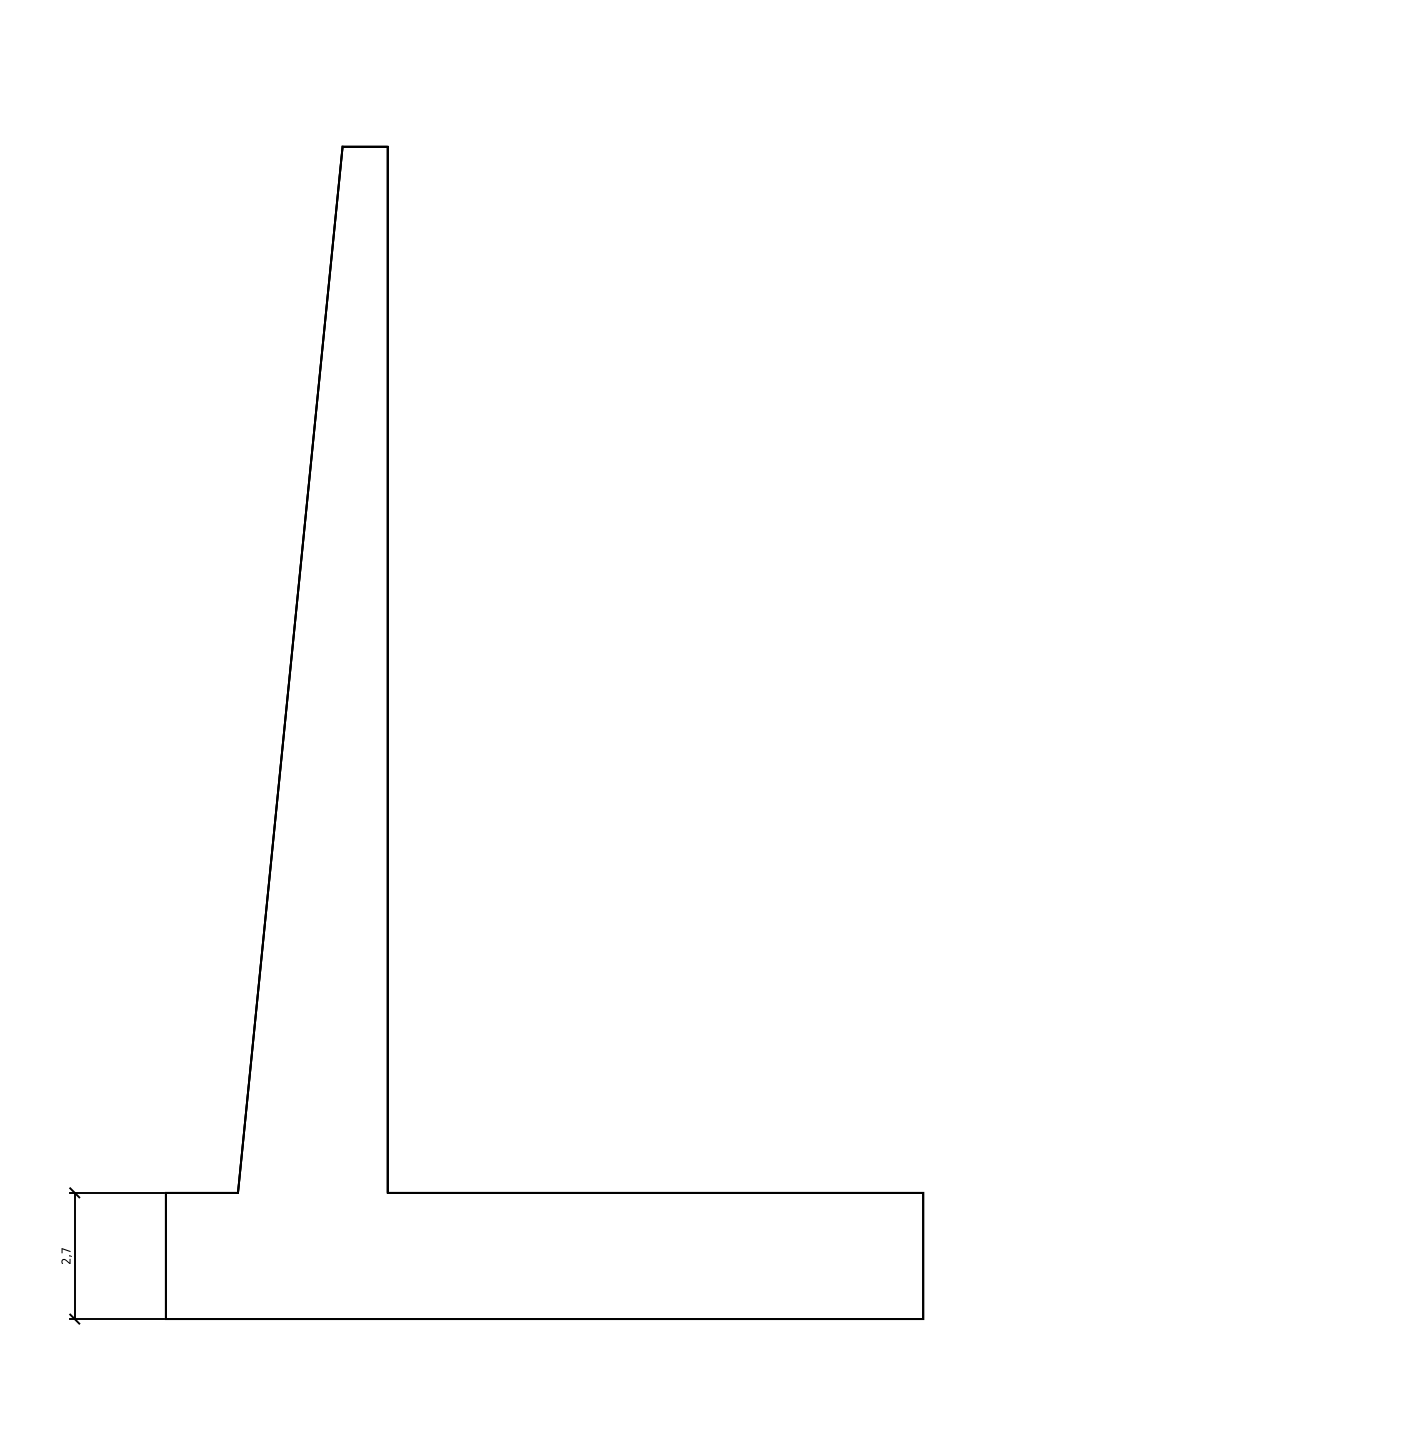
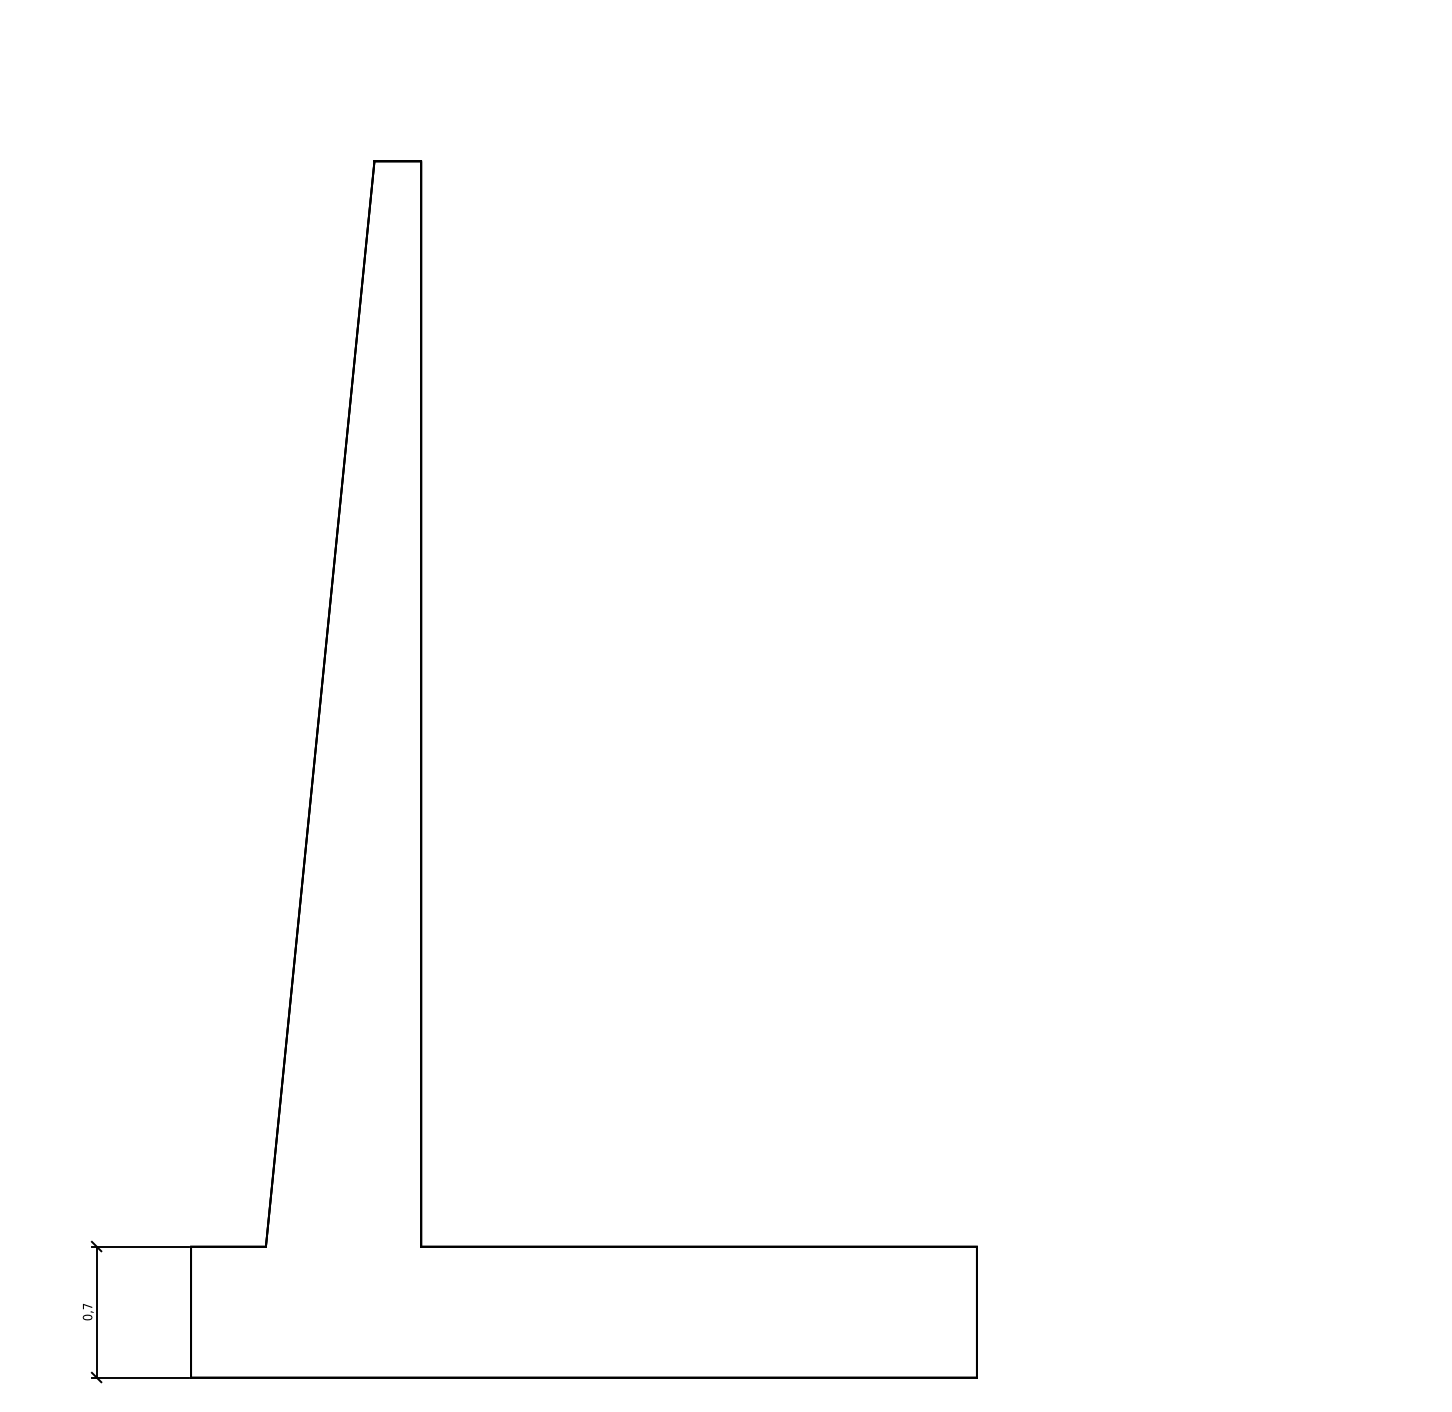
text: (65, 1260) -> (87, 1316), 2,7 -> 0,7

